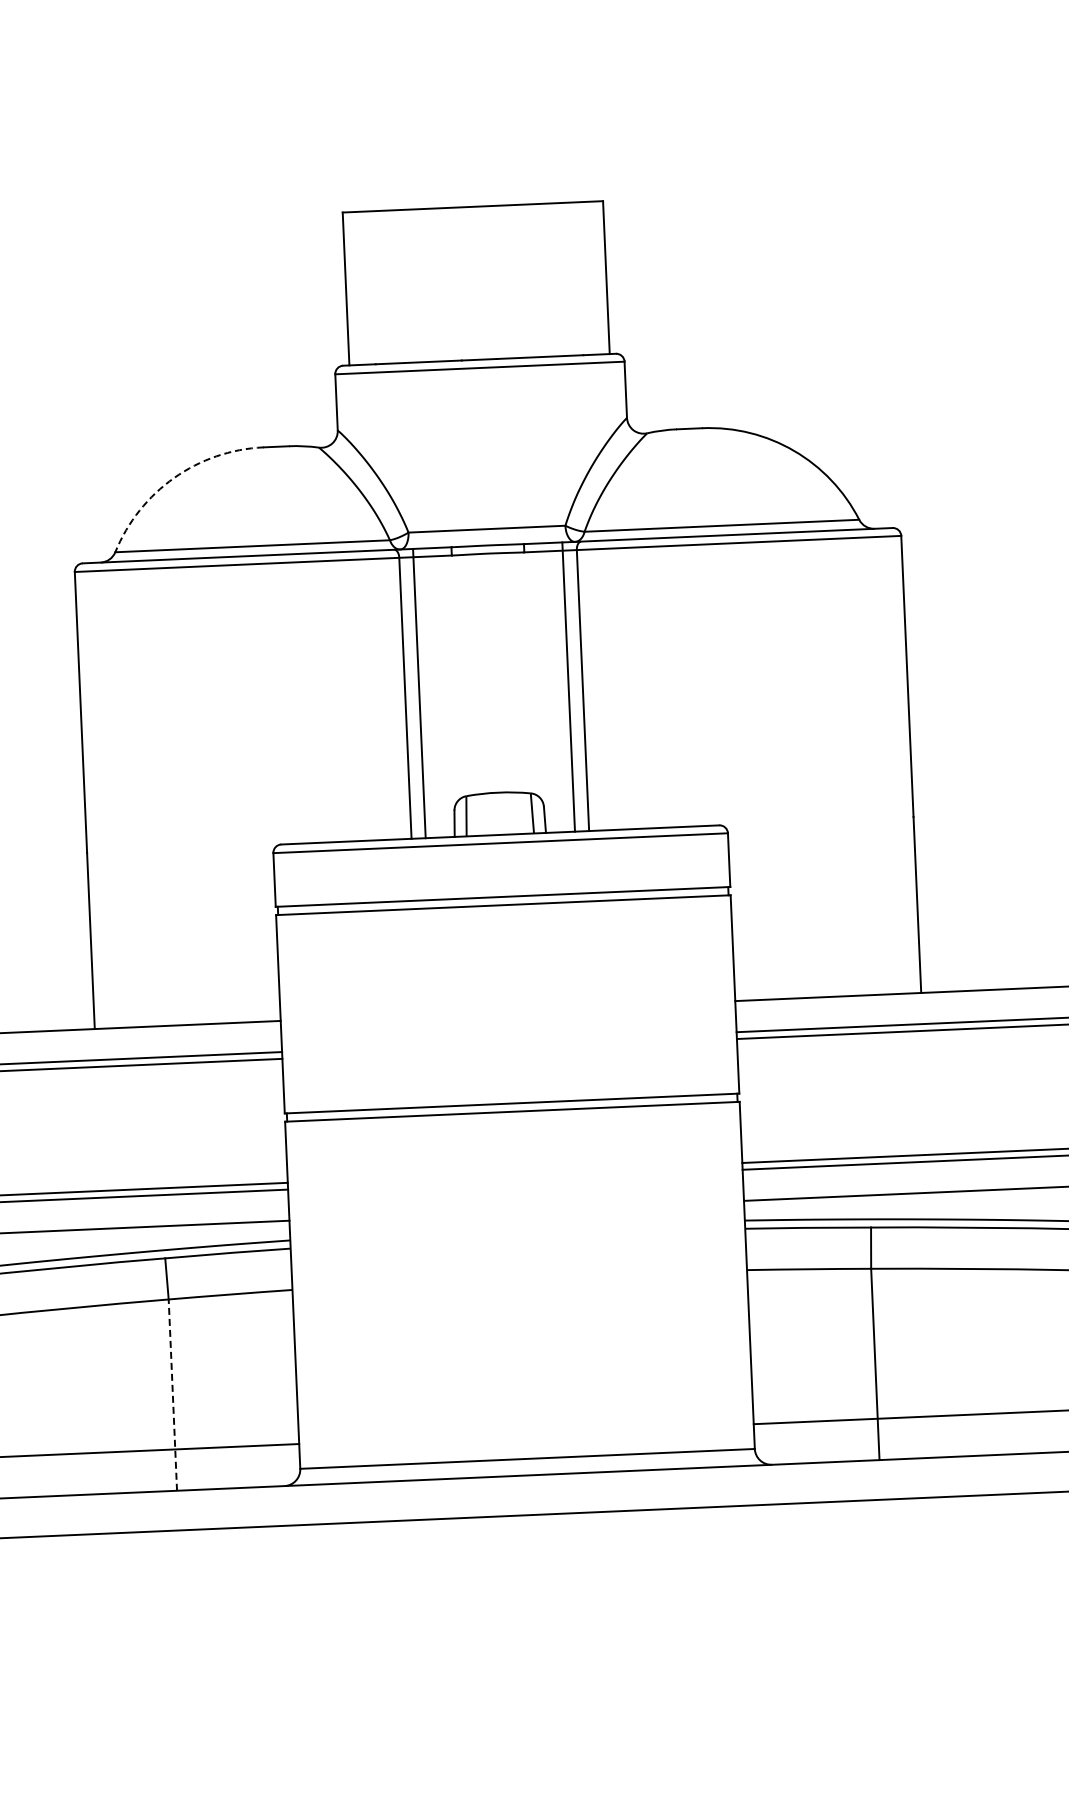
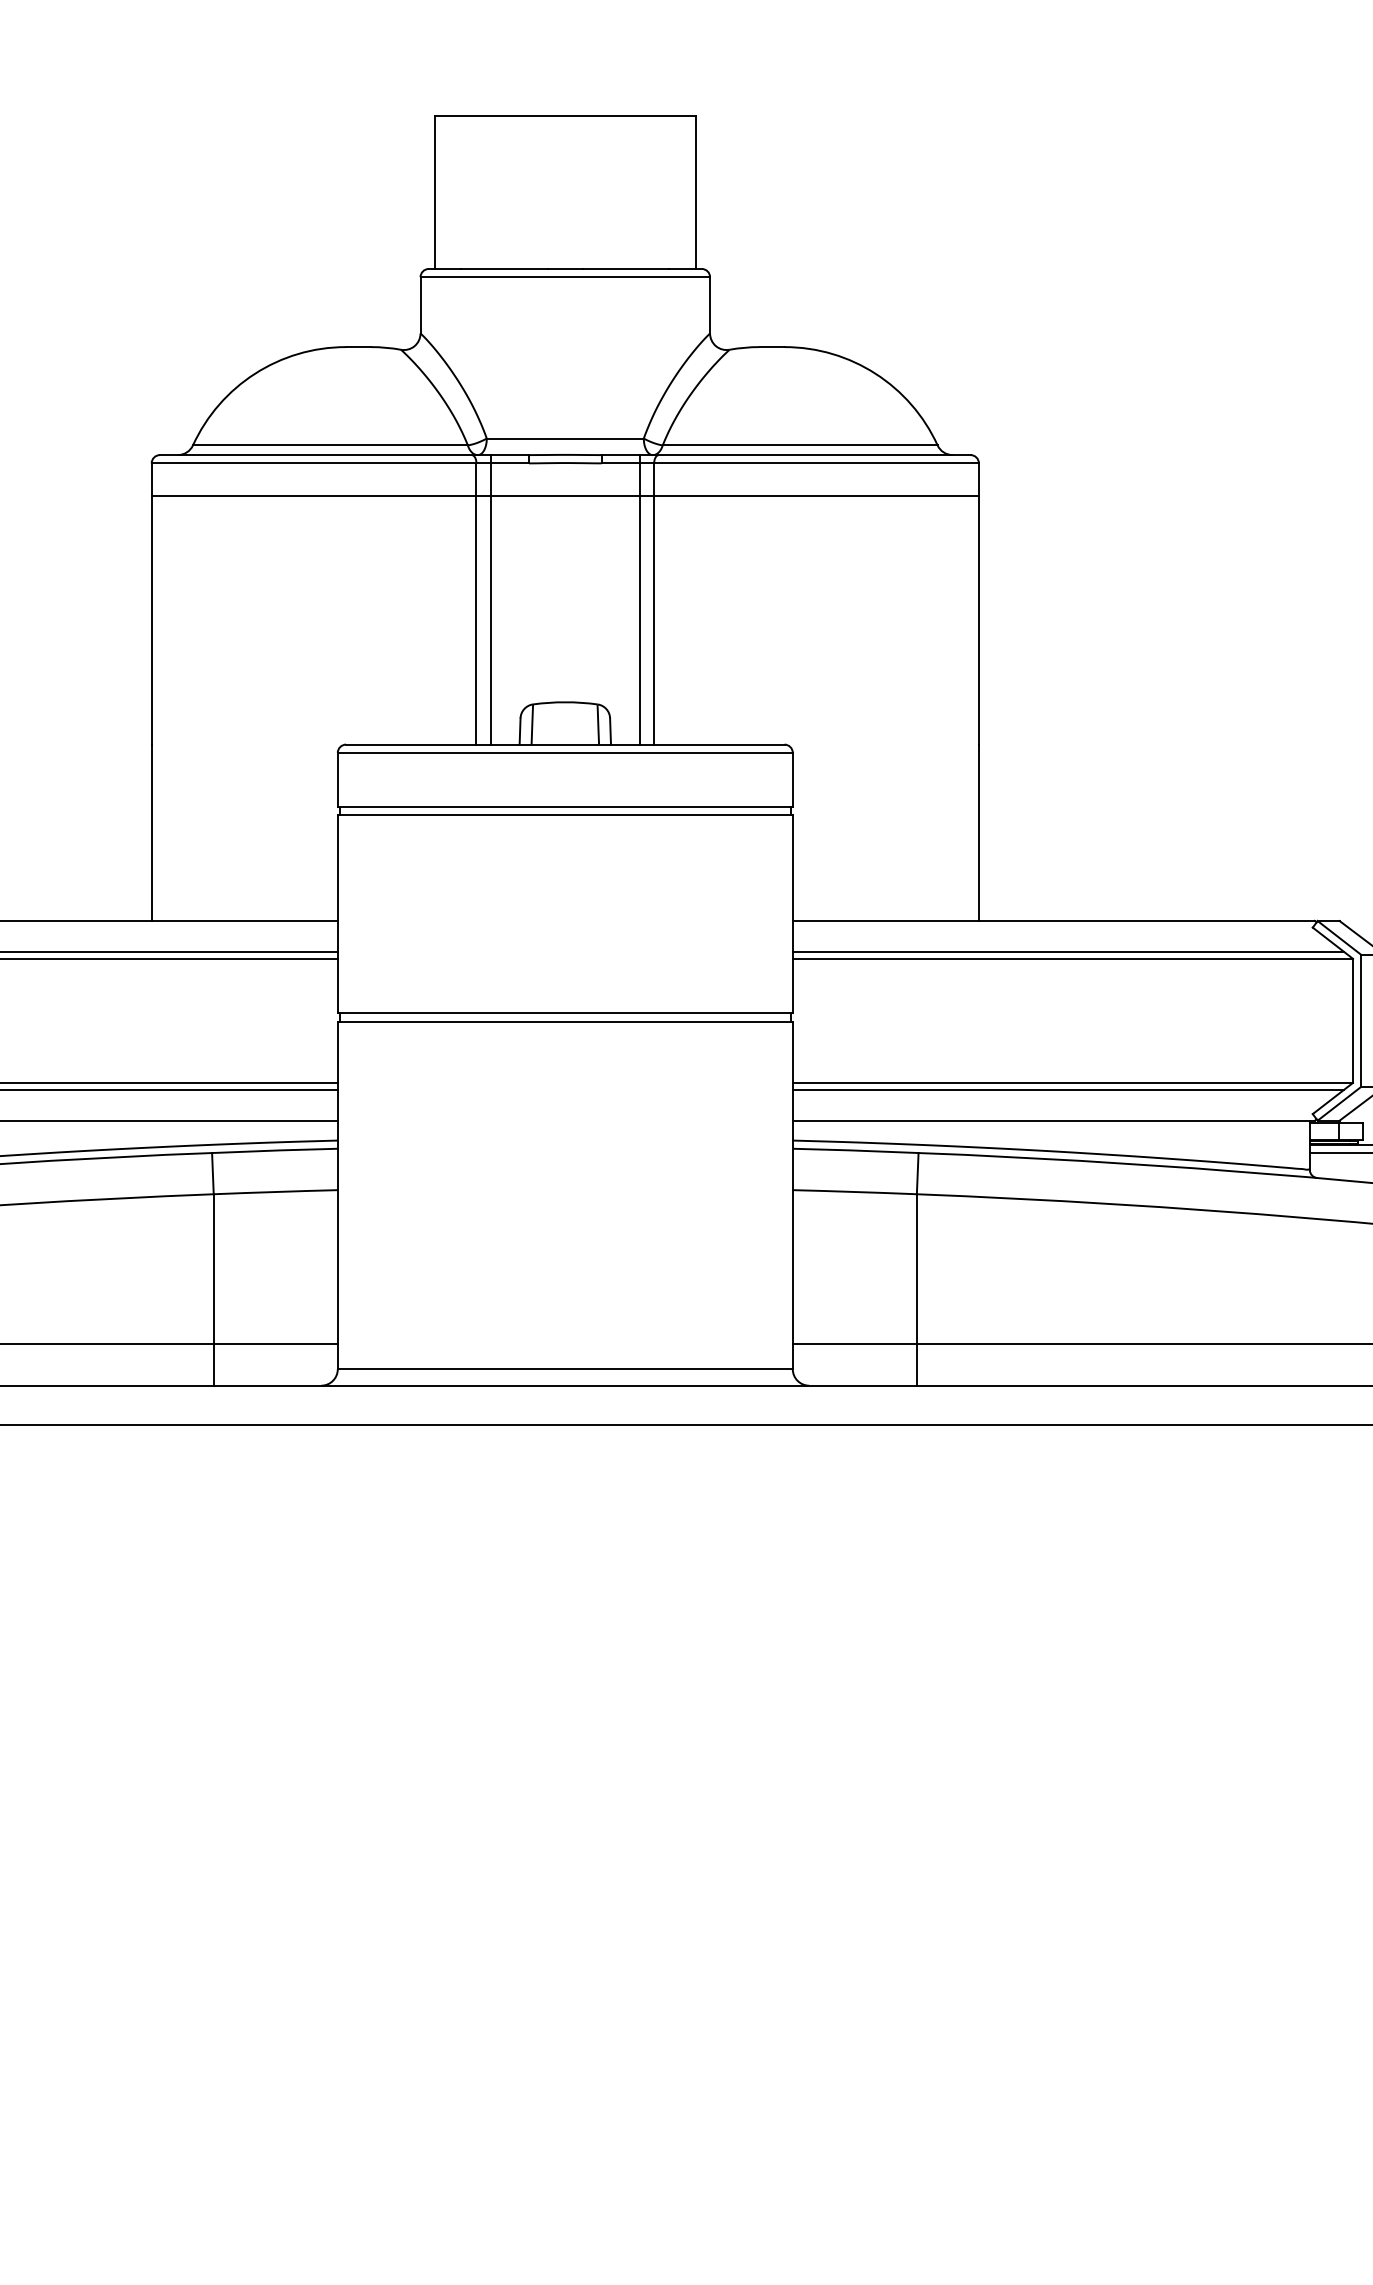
arc: (174, 477) -> (255, 373), dashed -> solid
line: (488, 587) -> (564, 496), added
line: (172, 1394) -> (213, 1289), dashed -> solid

